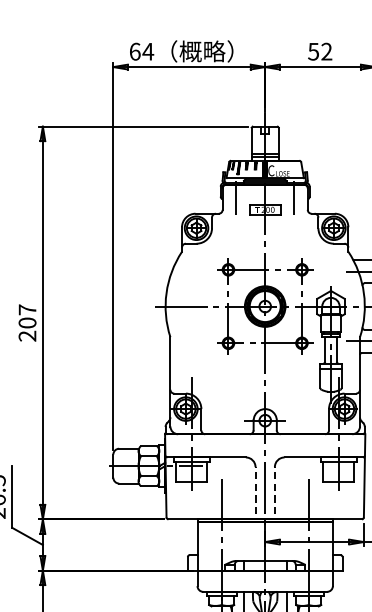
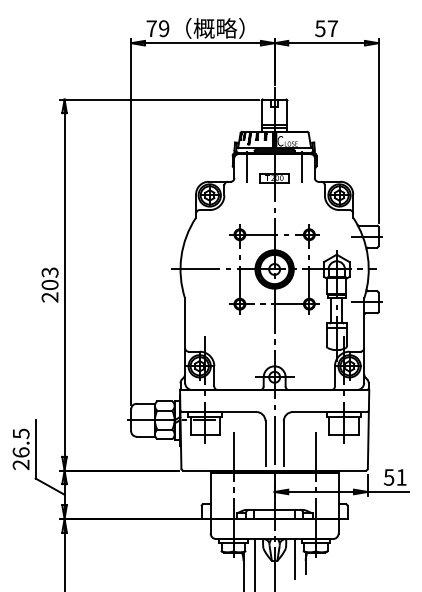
text: (141, 51) -> (157, 28), 64 -> 79
text: (326, 51) -> (332, 28), 52 -> 57
text: (26, 309) -> (49, 272), 207 -> 203
line: (255, 489) -> (265, 442), dashed -> solid
line: (274, 489) -> (283, 442), dashed -> solid

